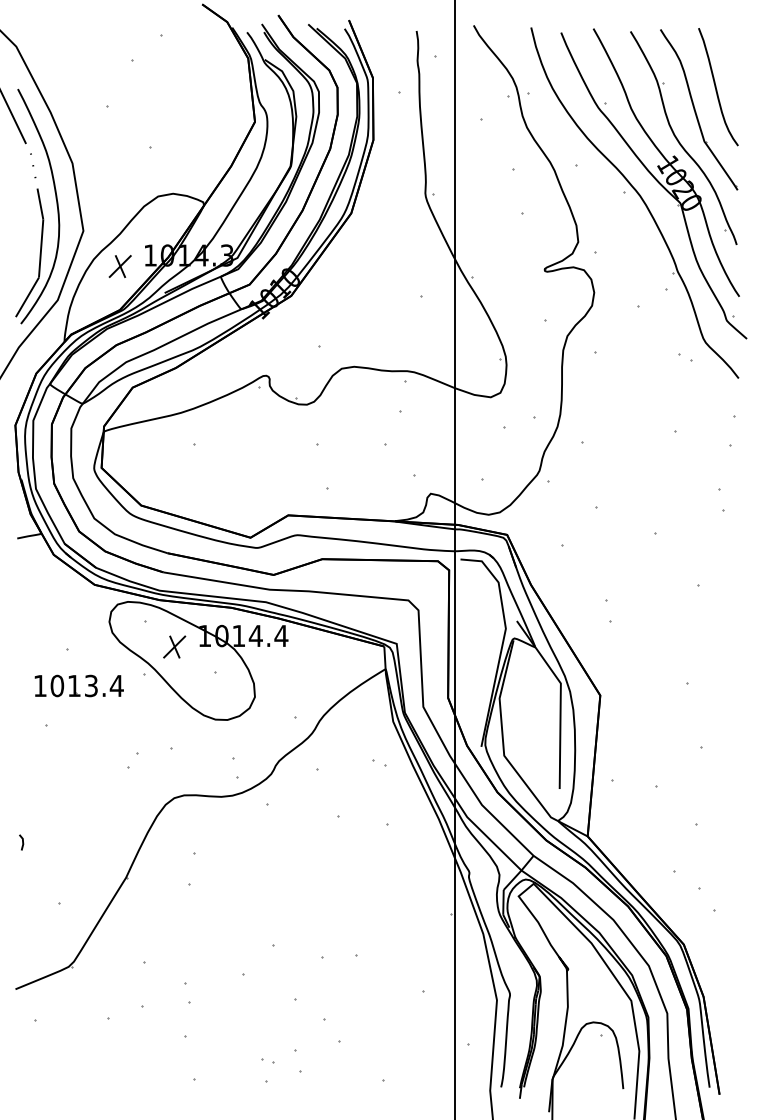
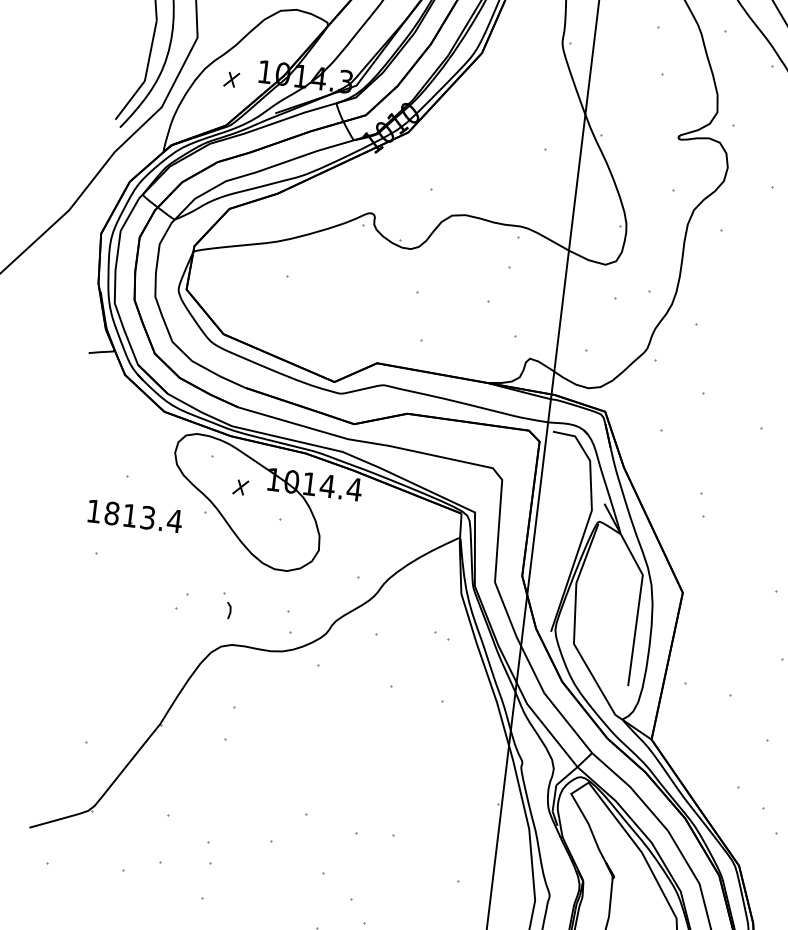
part: (119, 266) -> (231, 79), size x0.6
part: (174, 646) -> (240, 486), size x0.6
text: (57, 685) -> (112, 513), 1013.4 -> 1813.4
line: (22, 842) -> (229, 610), moved

